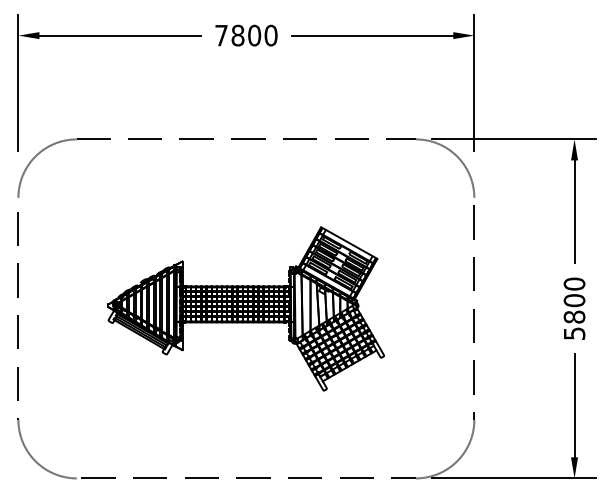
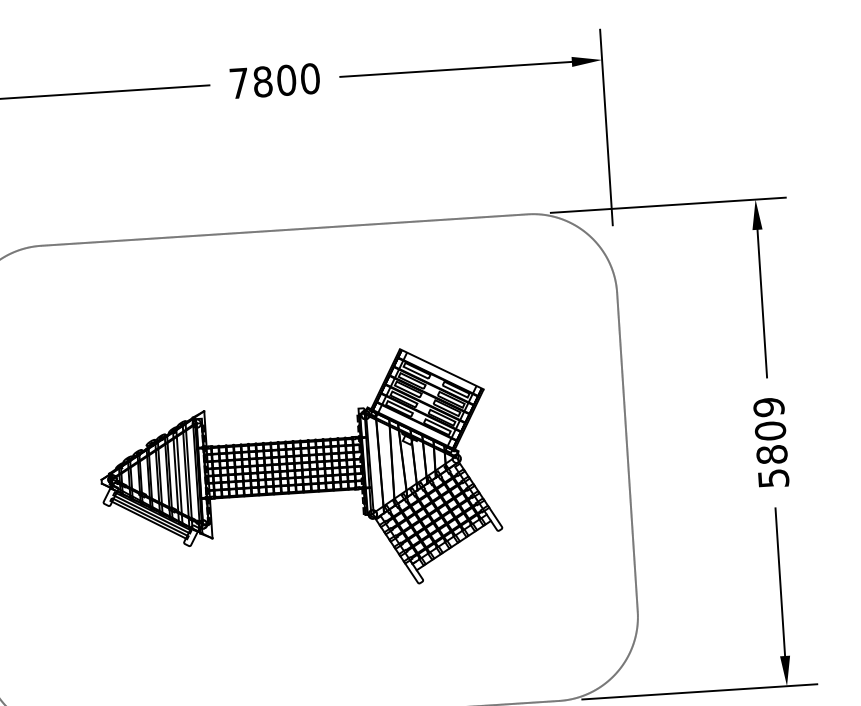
text: (574, 283) -> (768, 406), 5800 -> 5809

